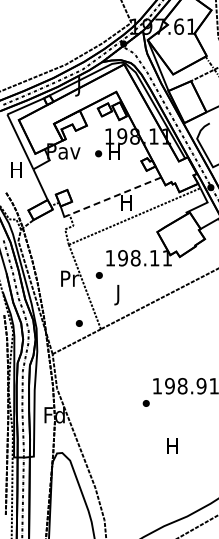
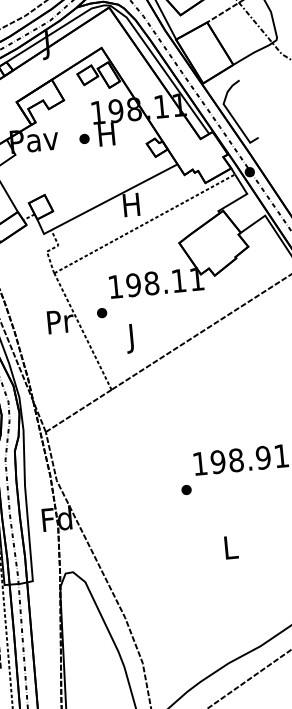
line: (115, 196) -> (114, 197), dashed -> solid
part: (78, 323) -> (78, 384), removed
text: (172, 445) -> (229, 546), H -> L

